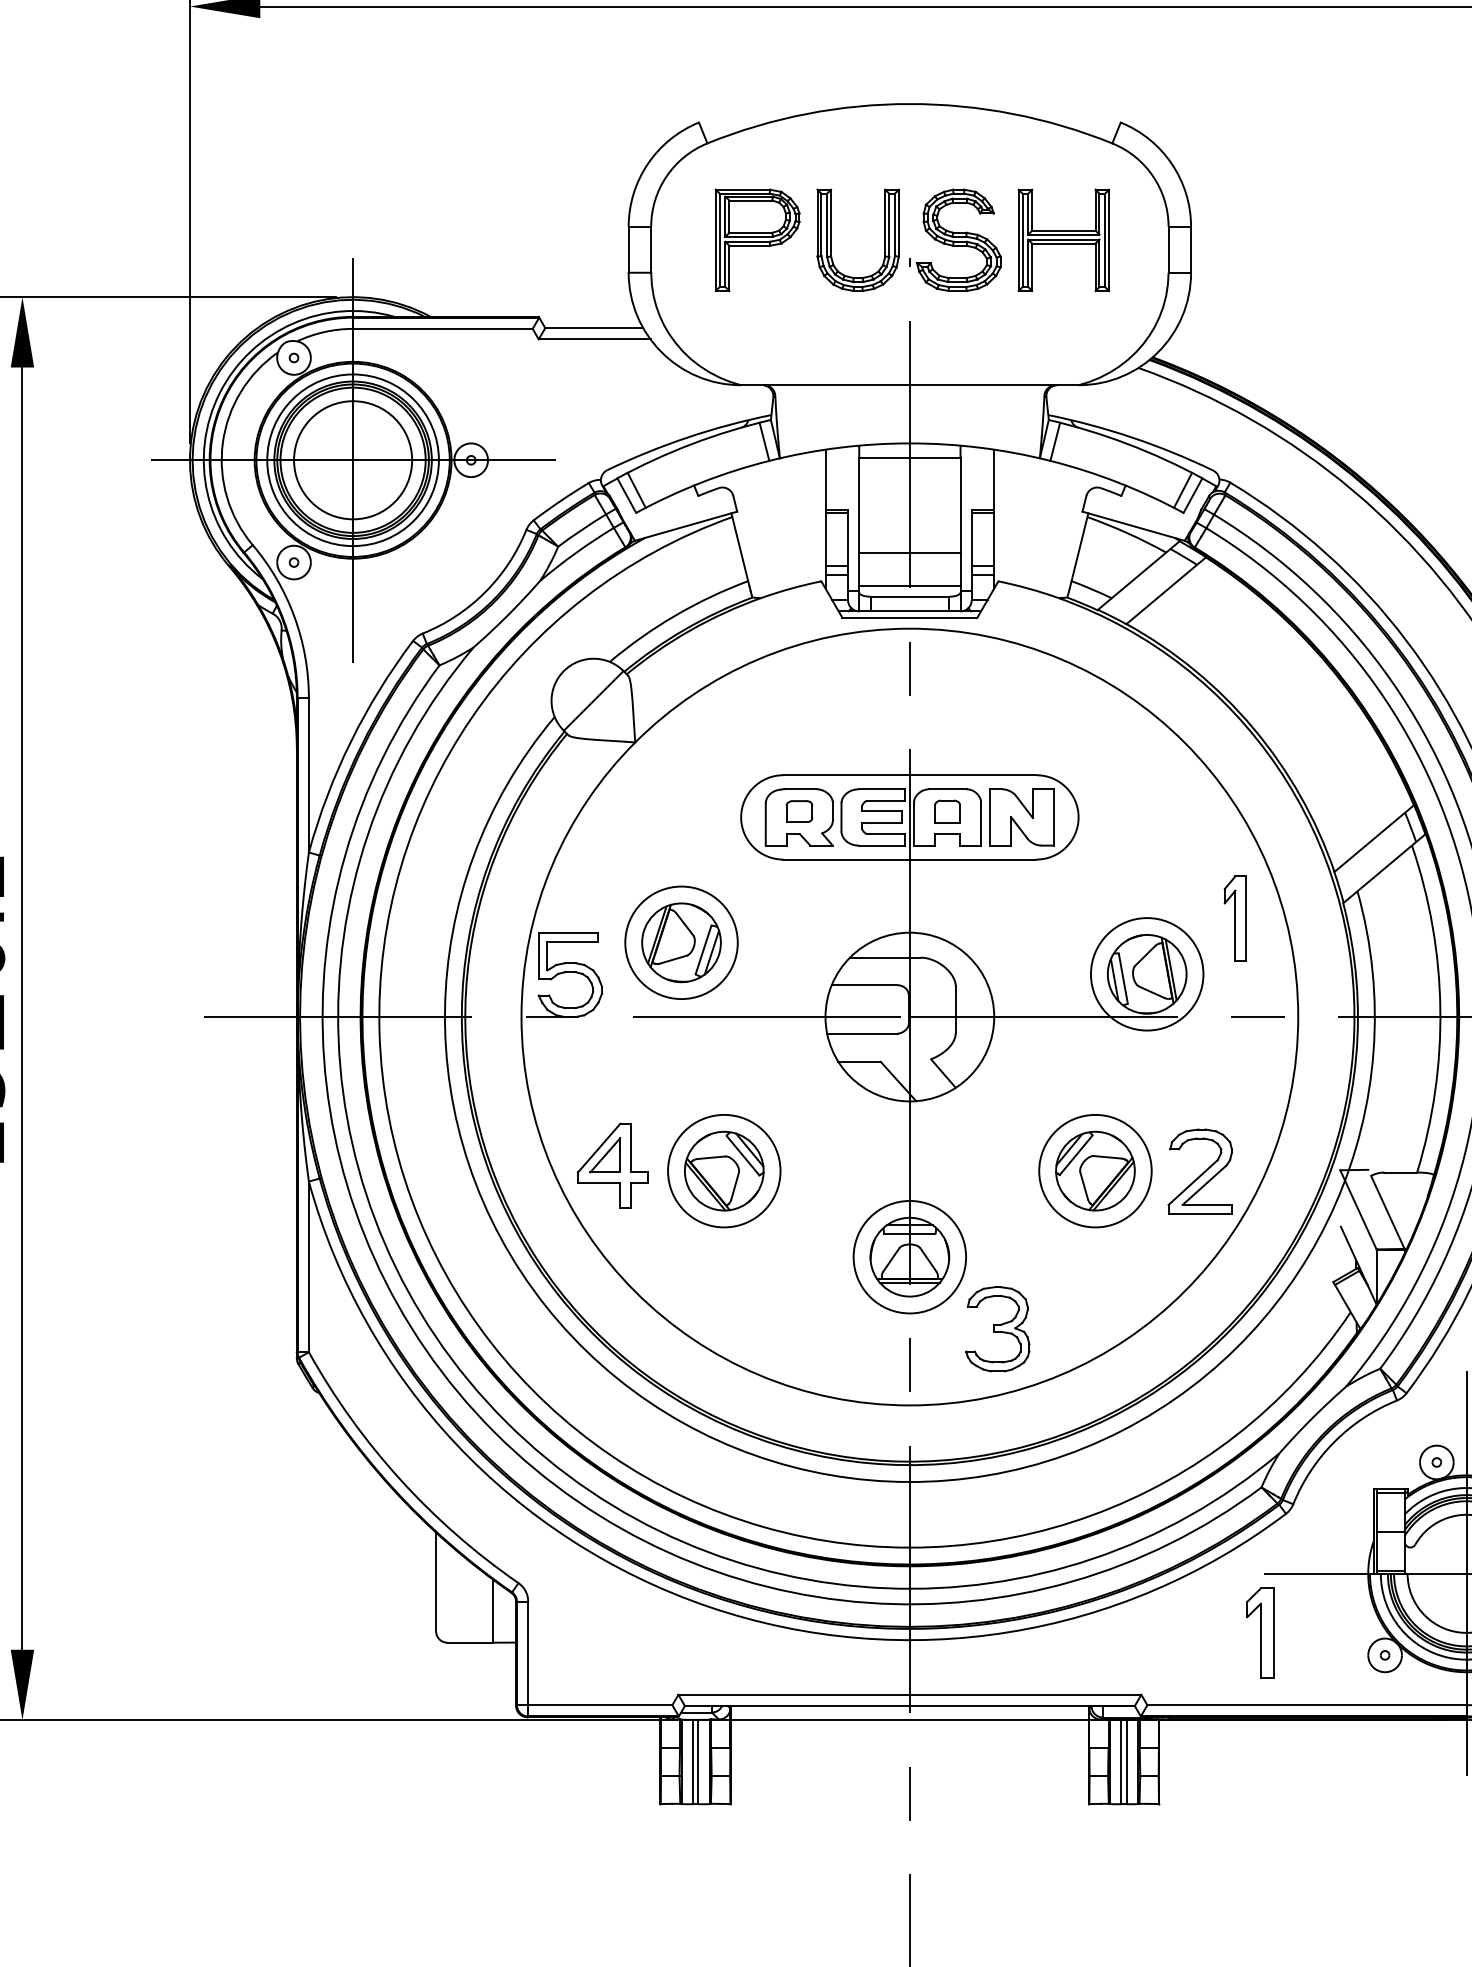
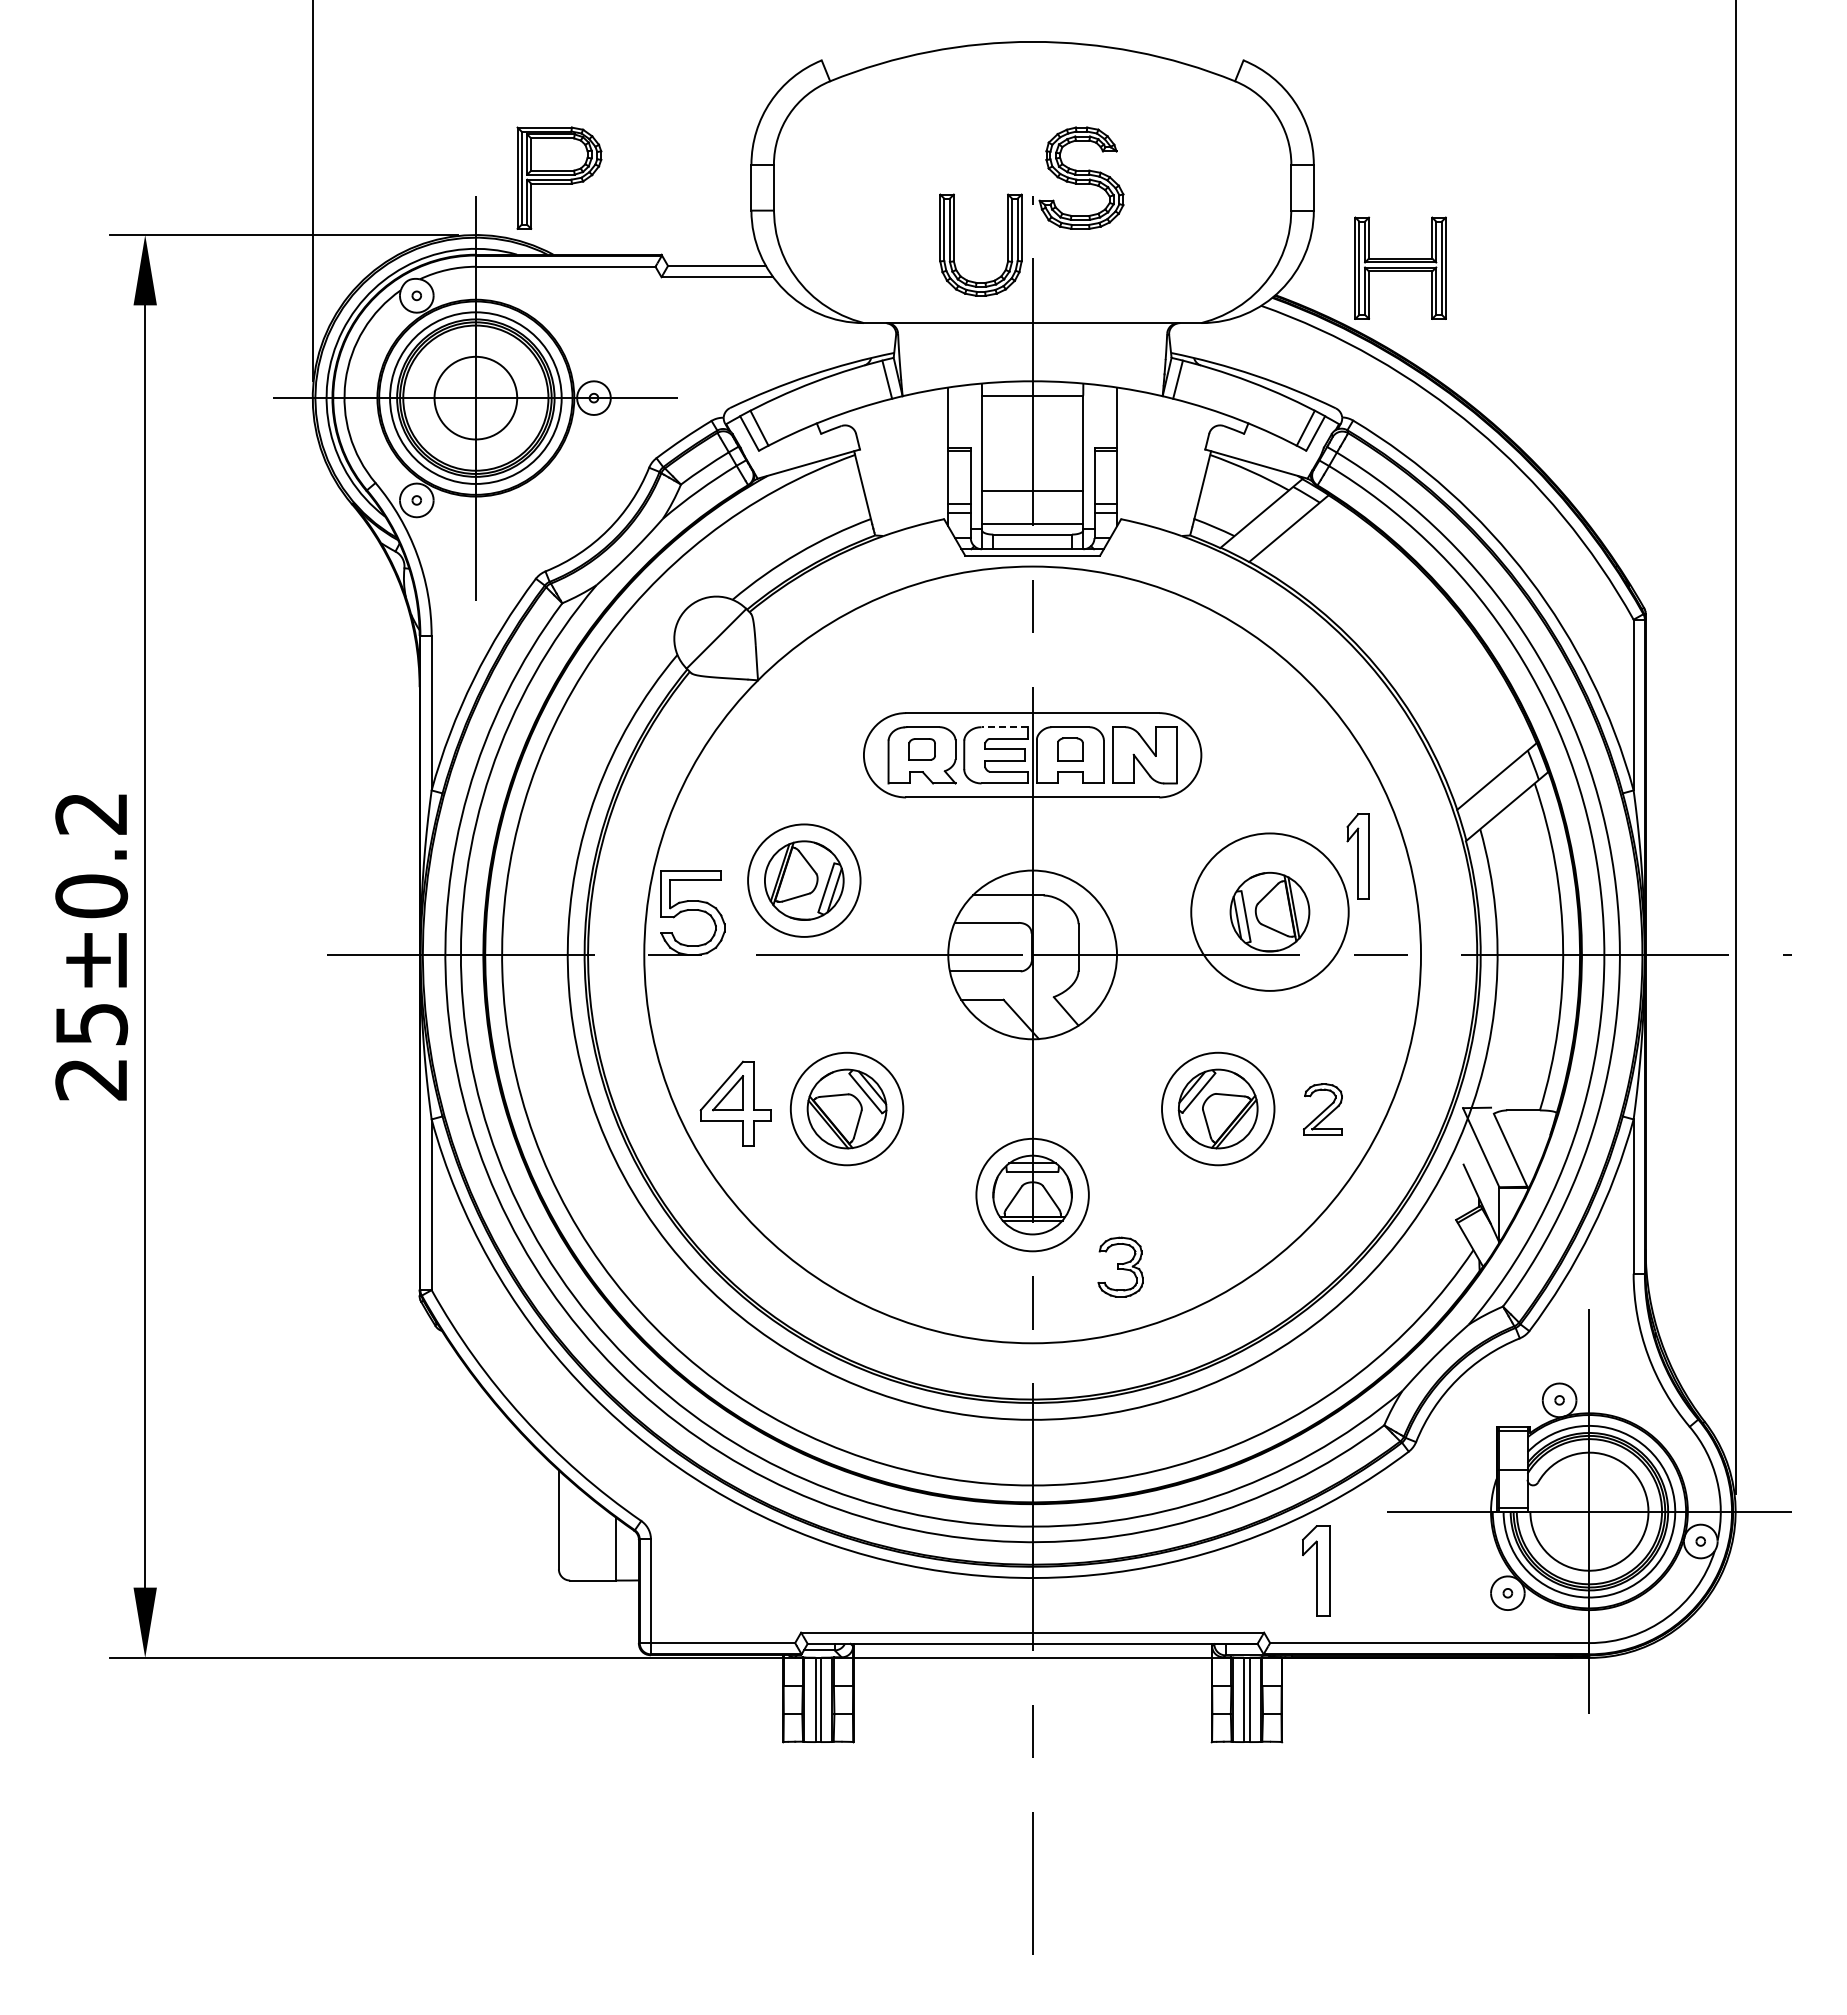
part: (757, 239) -> (559, 177), moved
part: (831, 239) -> (954, 244), moved
part: (1063, 239) -> (1400, 267), moved
circle: (352, 460) -> (475, 398), size x0.7
line: (881, 789) -> (1004, 727), solid -> dashed
circle: (1146, 973) -> (1269, 911), size x1.4
part: (1199, 1171) -> (1322, 1109), size x0.6
part: (997, 1329) -> (1120, 1267), size x0.7
part: (1260, 1632) -> (1316, 1570), moved

